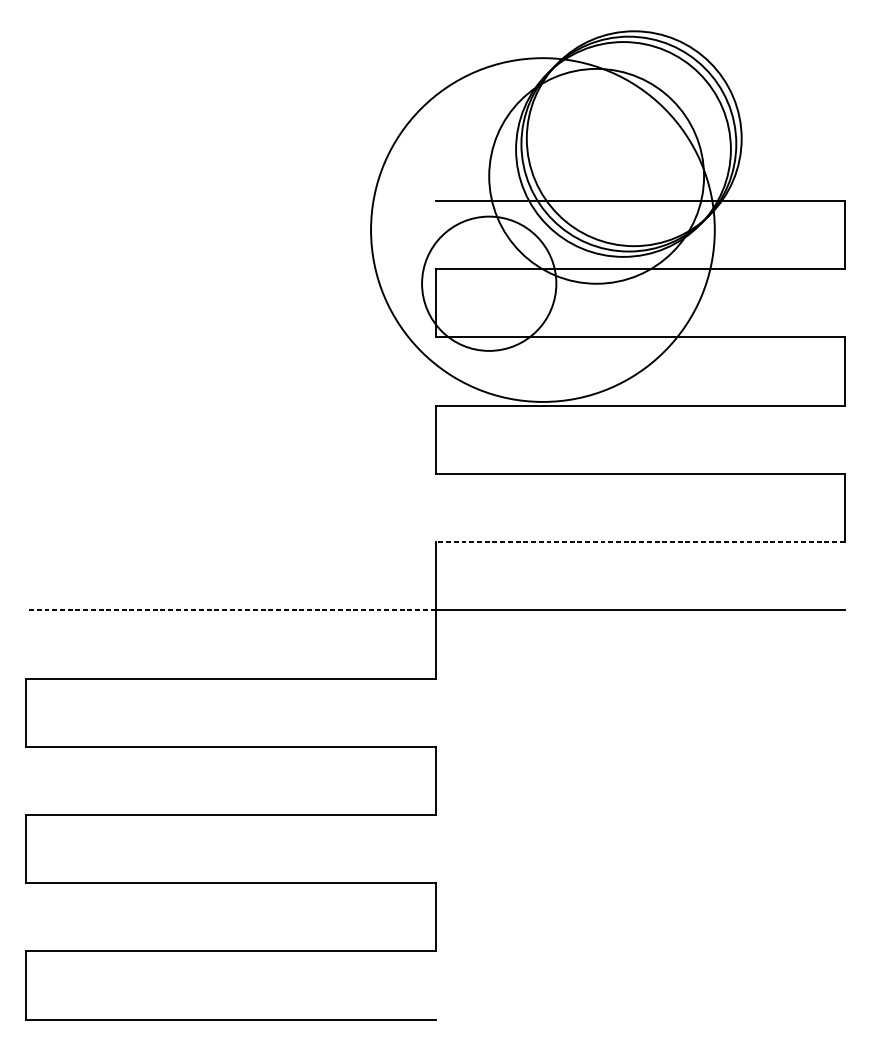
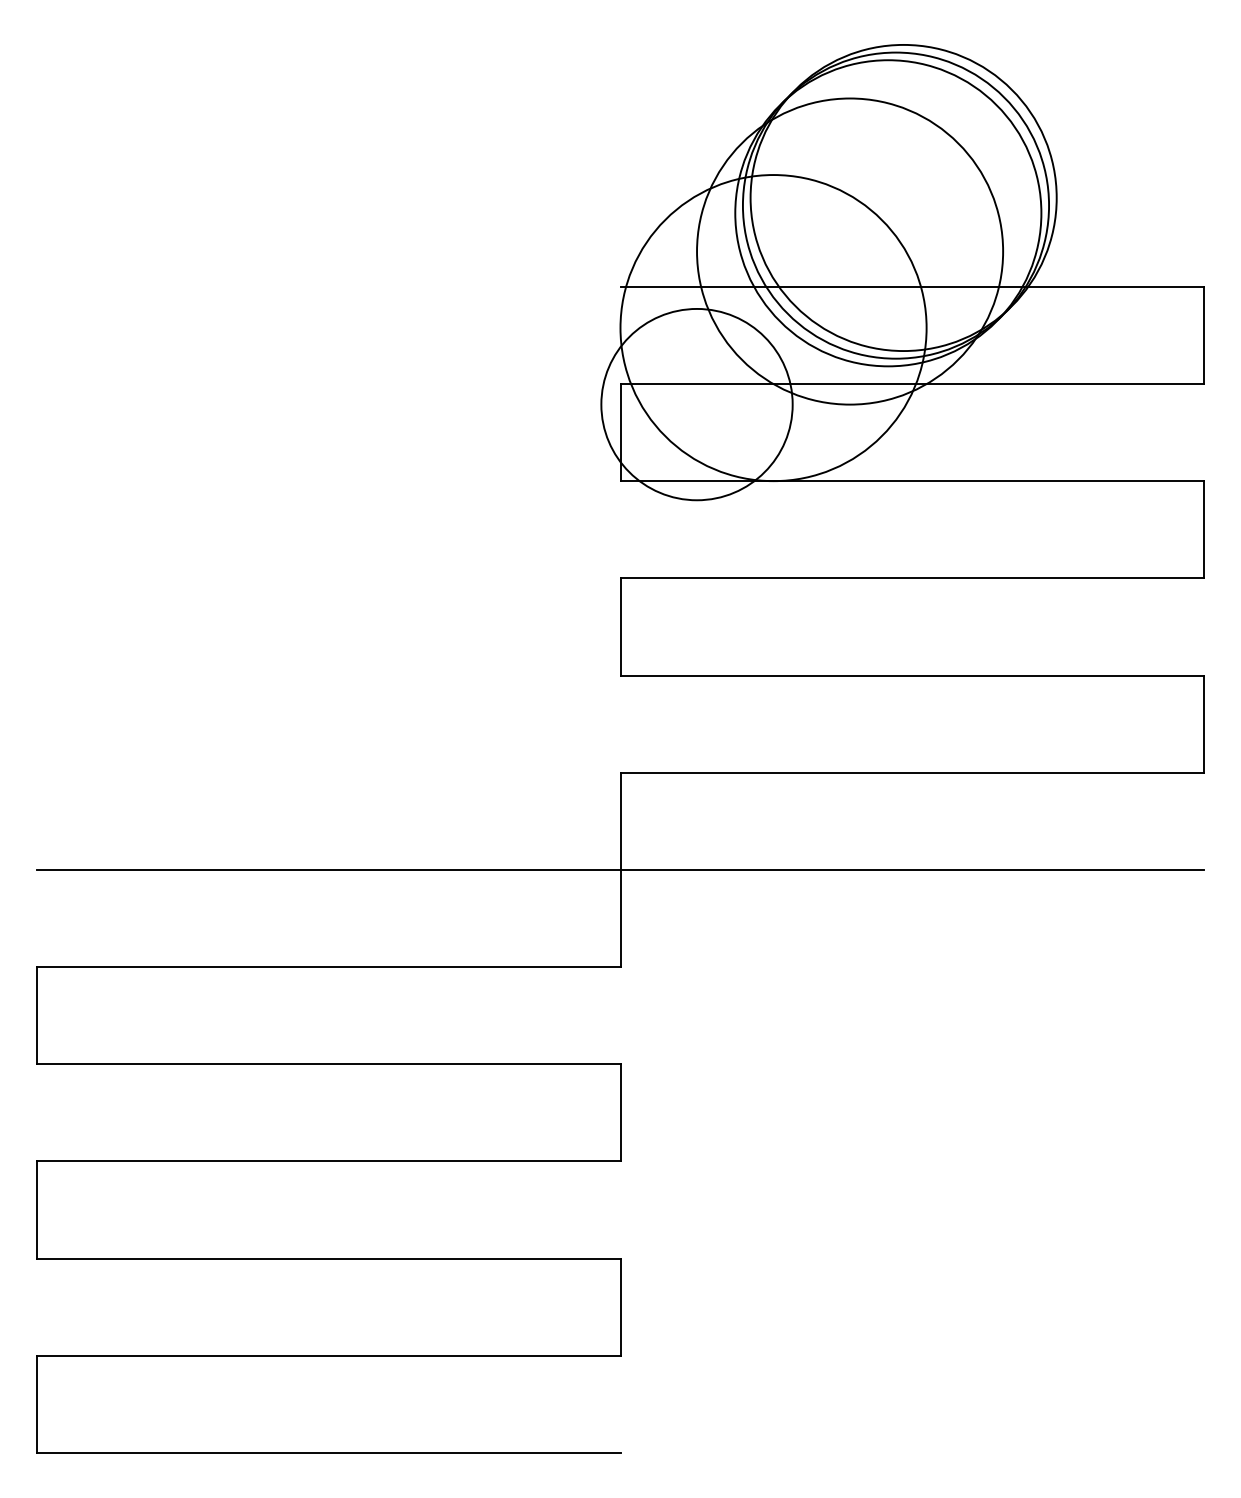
circle: (542, 230) -> (773, 328), size x0.62
line: (640, 541) -> (912, 772), dashed -> solid
line: (230, 610) -> (328, 869), dashed -> solid

